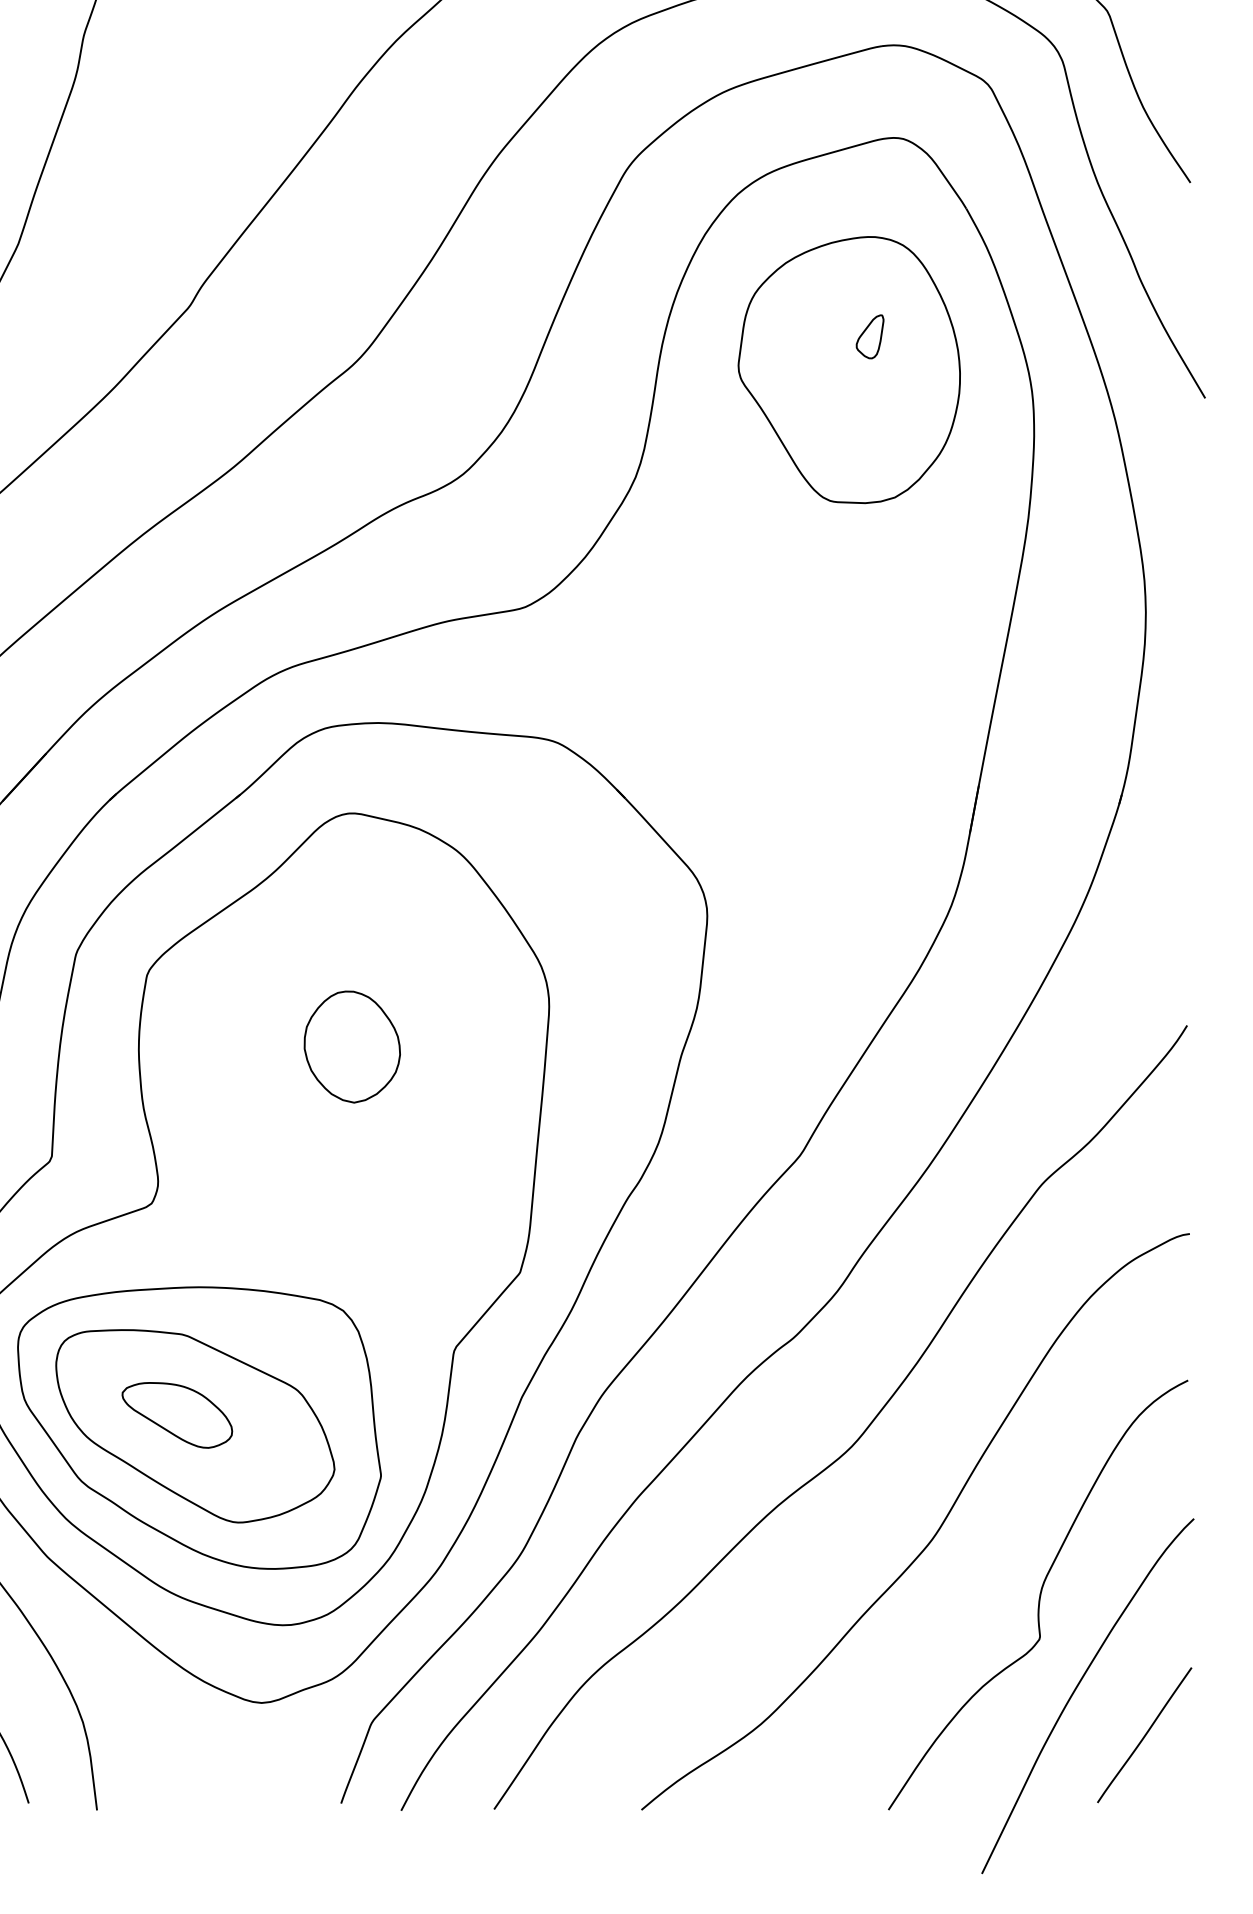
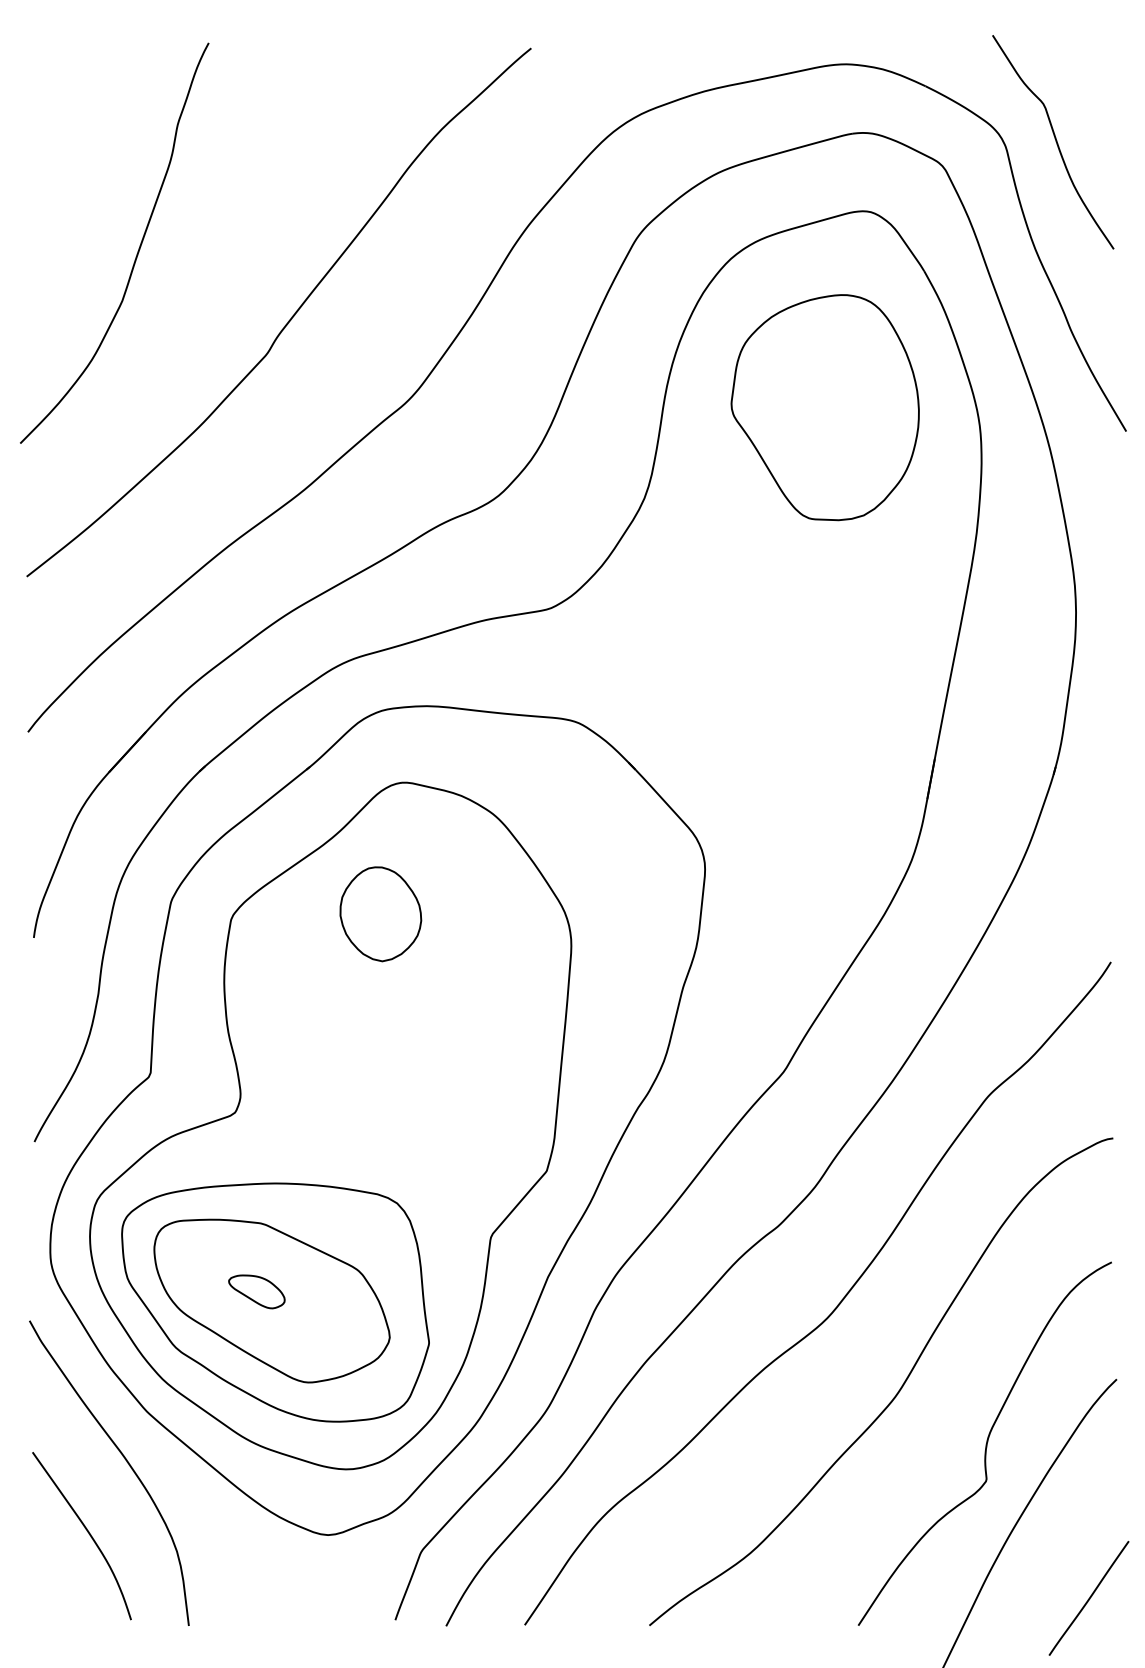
part: (869, 336) -> (842, 379), removed
part: (351, 1047) -> (380, 914), moved
part: (176, 1414) -> (256, 1291), size x0.6
line: (1144, 1735) -> (1088, 1598), moved

